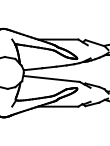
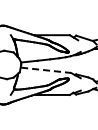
line: (52, 79) -> (46, 70), solid -> dashed

